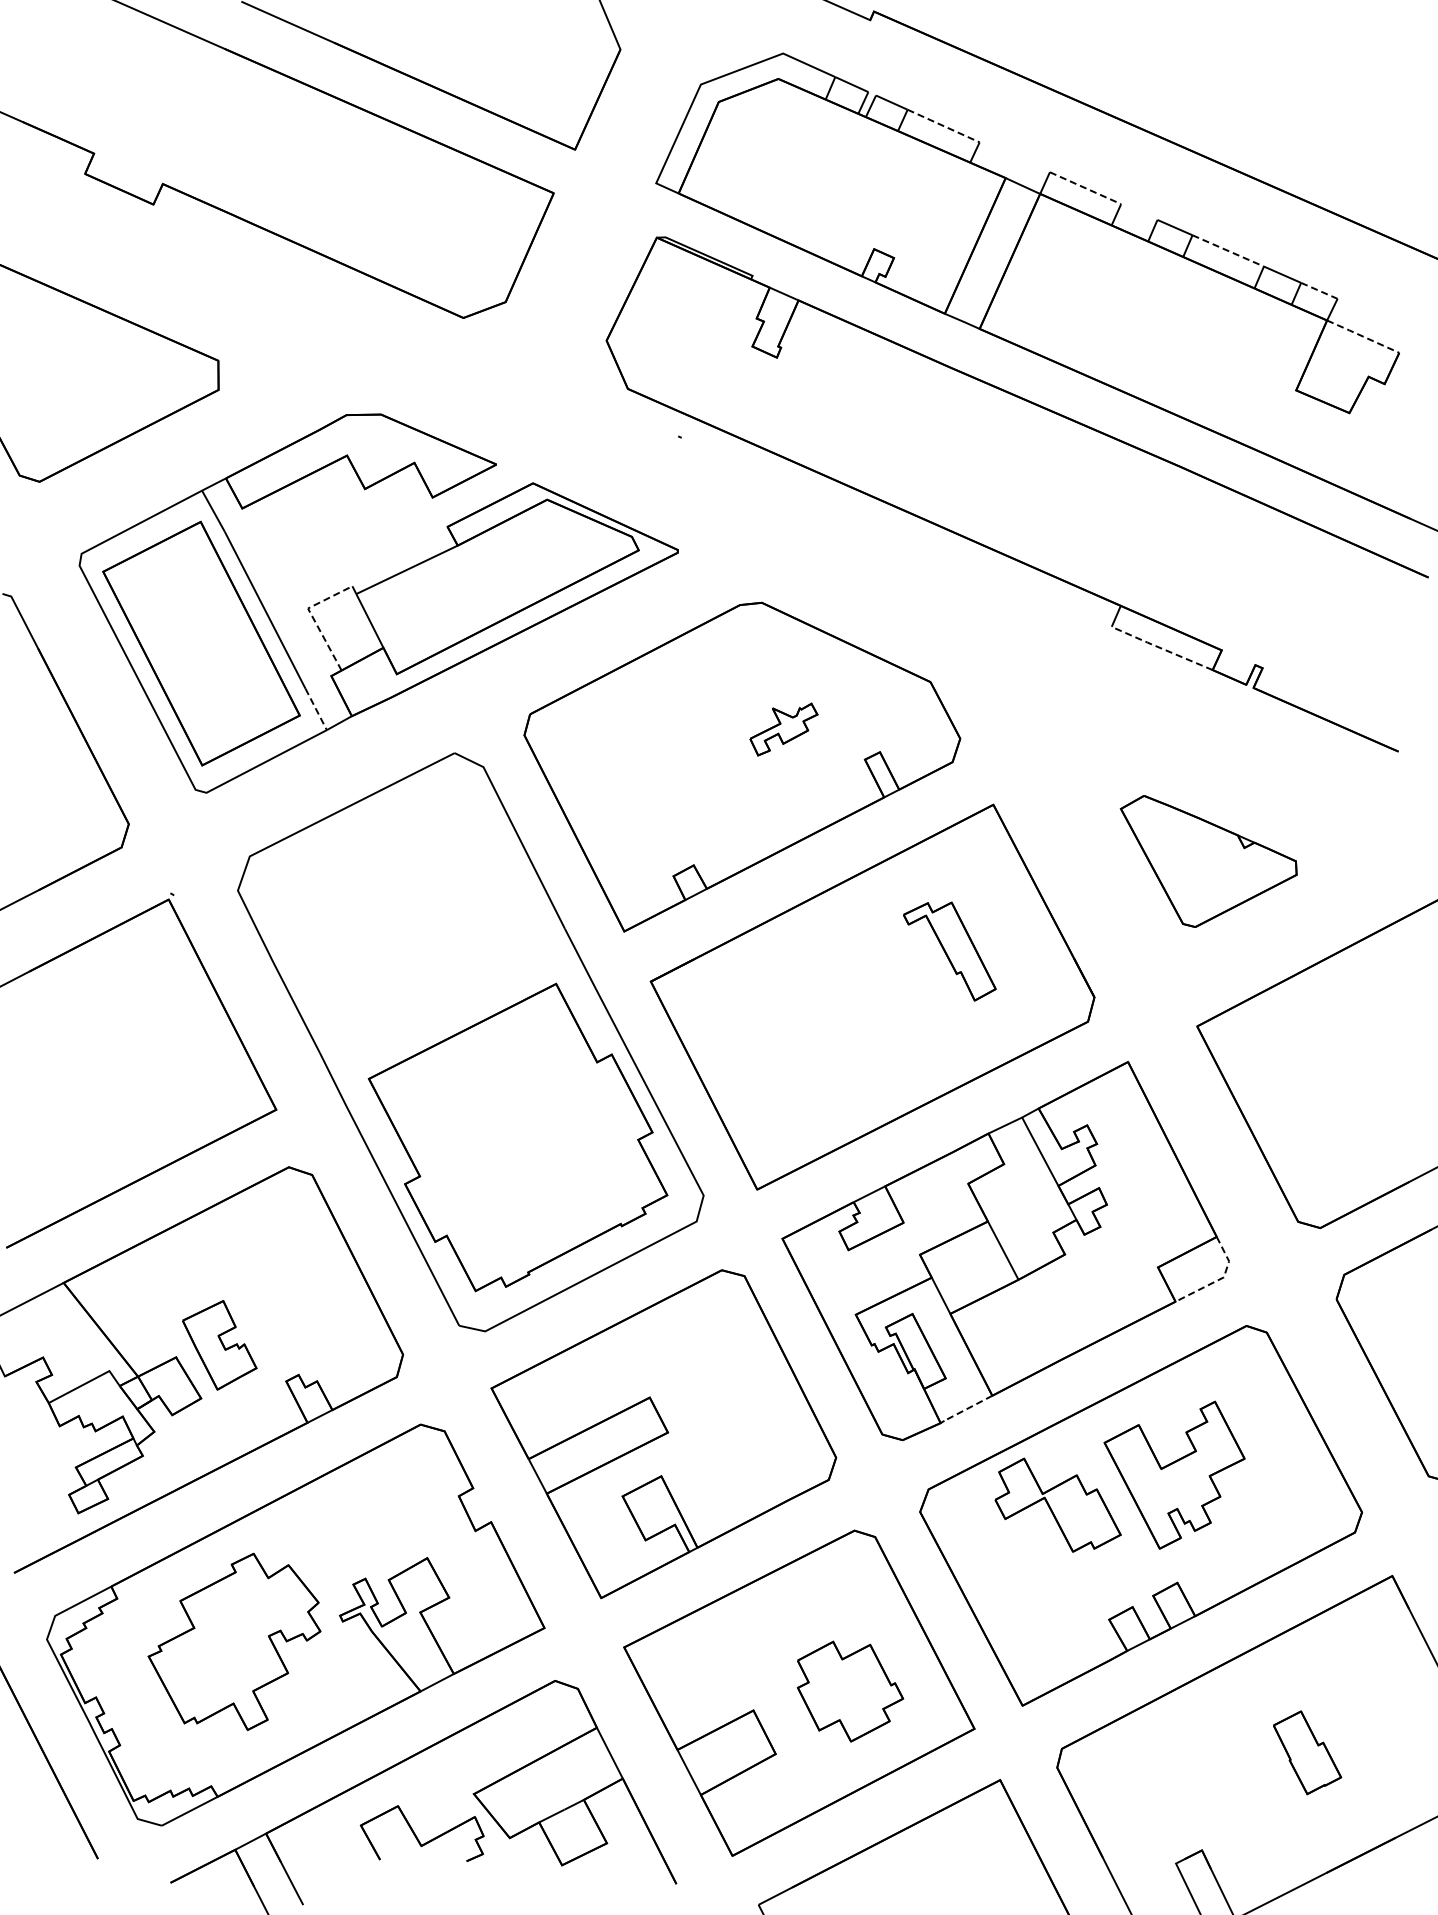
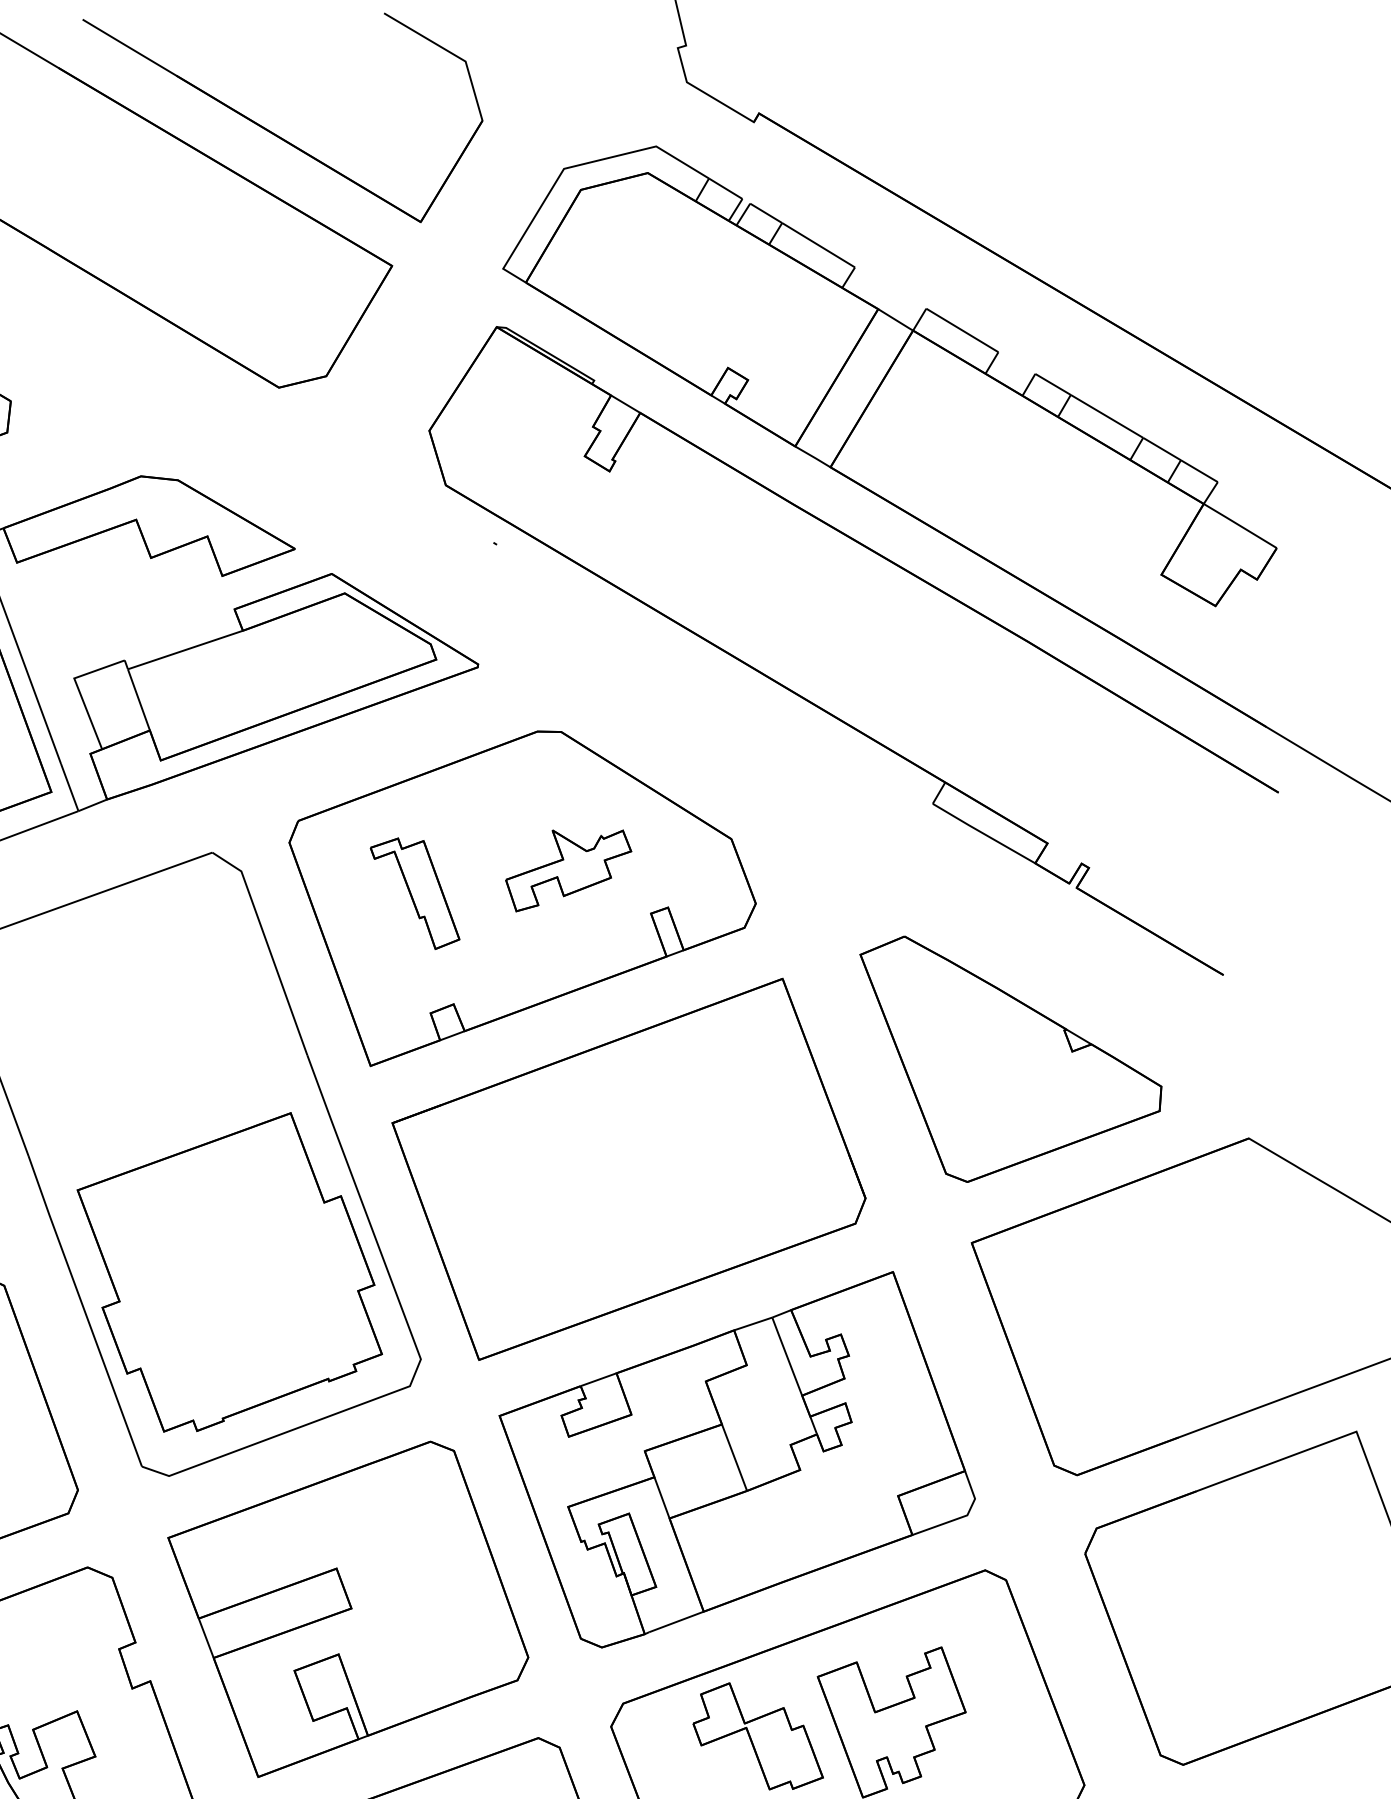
line: (943, 126) -> (818, 245), dashed -> solid
line: (1085, 188) -> (962, 330), dashed -> solid
line: (1228, 250) -> (1107, 415), dashed -> solid
line: (1319, 290) -> (1199, 470), dashed -> solid
line: (1362, 336) -> (1239, 525), dashed -> solid
line: (312, 617) -> (77, 688), dashed -> solid
line: (1161, 648) -> (983, 833), dashed -> solid
line: (316, 709) -> (70, 787), dashed -> solid
part: (783, 729) -> (567, 870), size x1.67
part: (1208, 861) -> (1005, 1067), size x1.67
part: (949, 951) -> (414, 893), moved
line: (1220, 1279) -> (963, 1517), dashed -> solid
line: (967, 1408) -> (675, 1622), dashed -> solid

